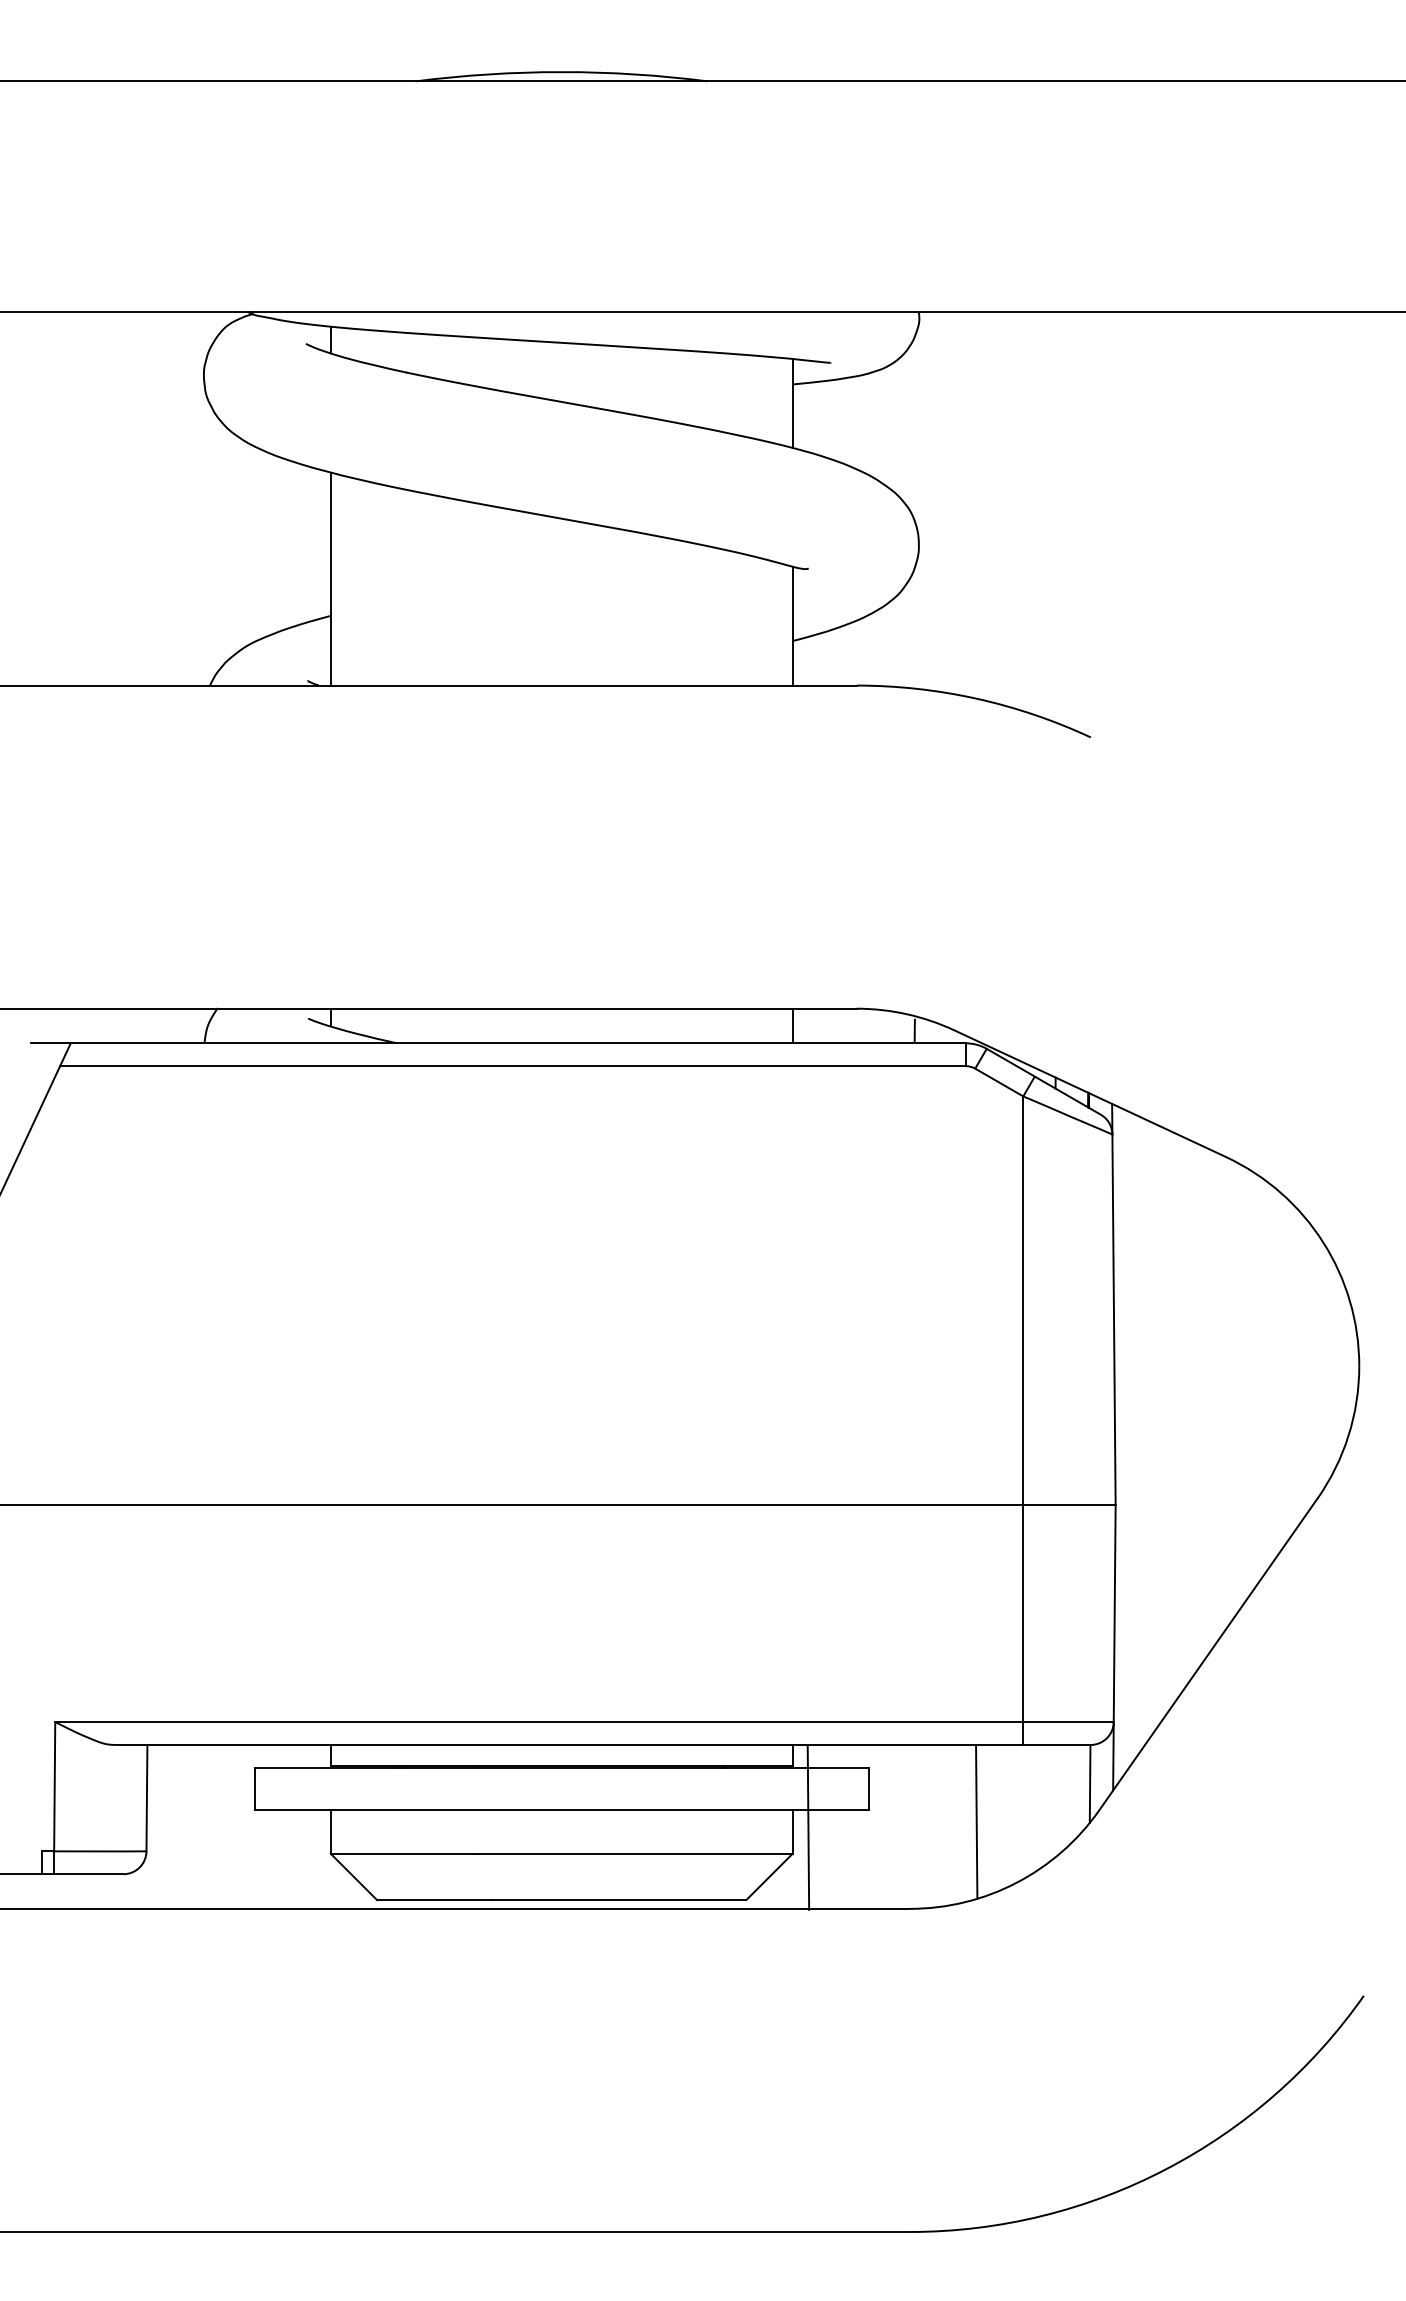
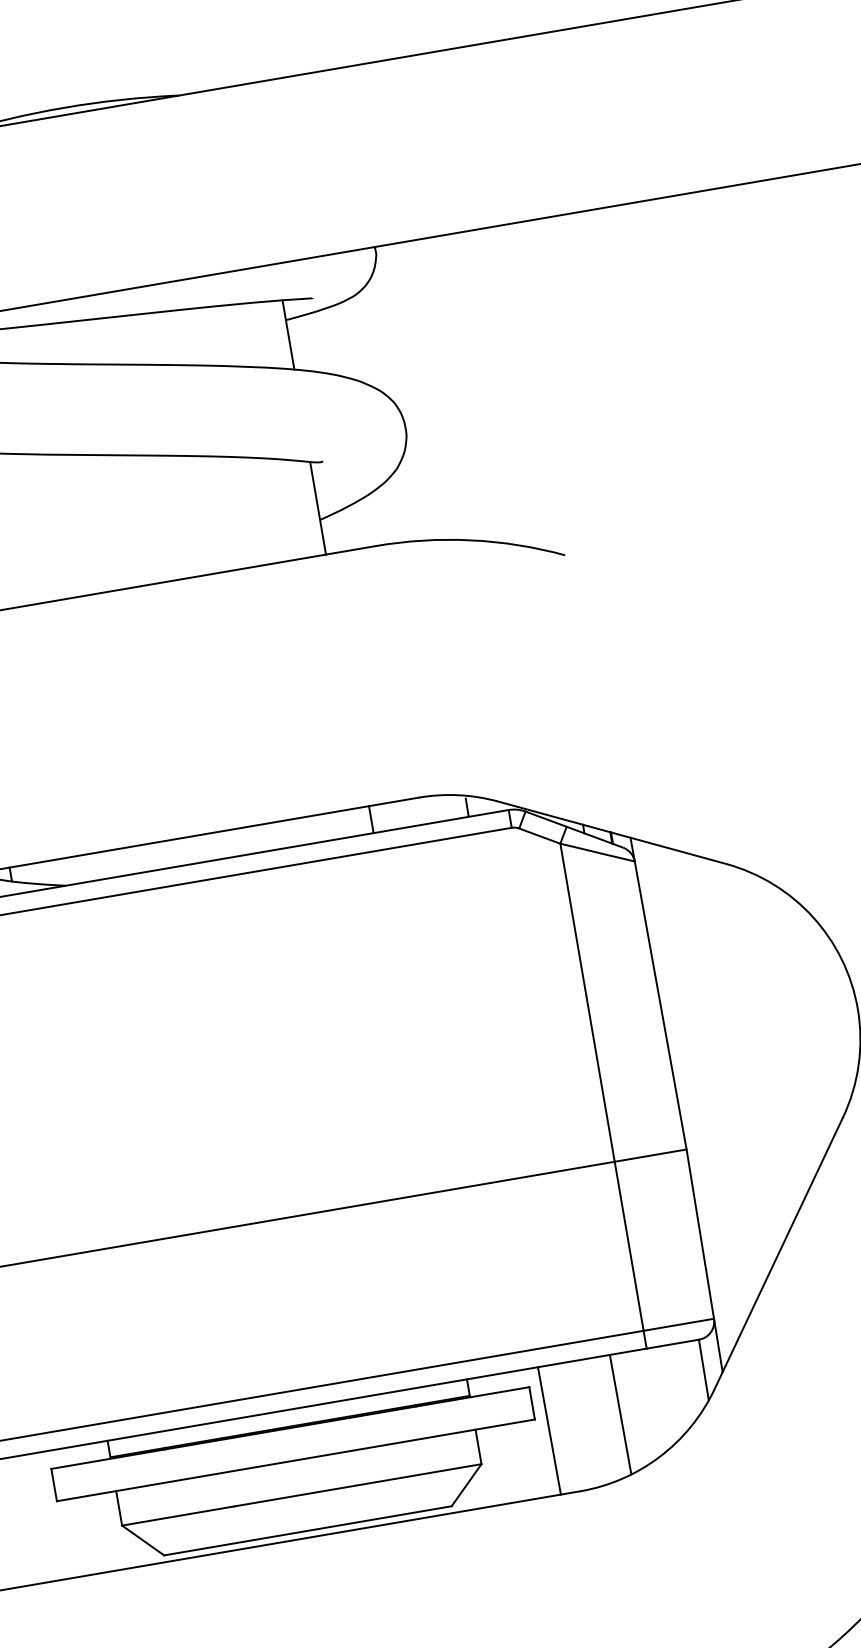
line: (808, 1827) -> (549, 1430), moved

